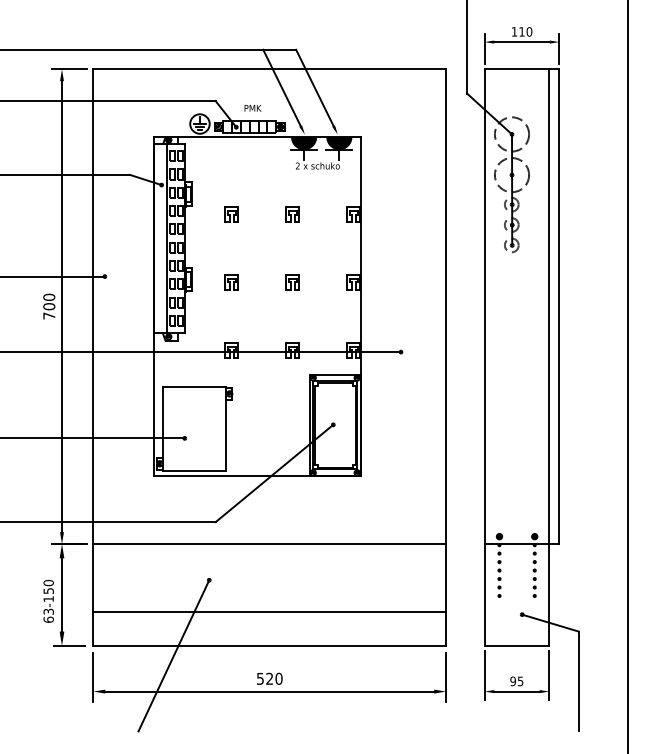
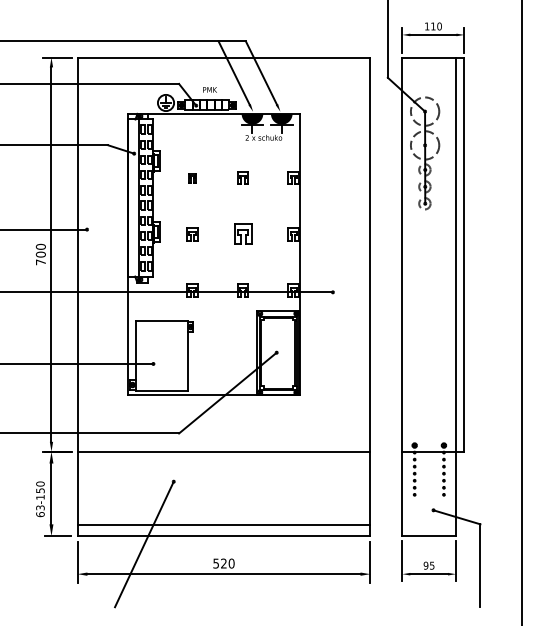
part: (231, 214) -> (192, 178), size x0.7
part: (292, 282) -> (242, 234), size x1.6
line: (269, 611) -> (223, 525), moved

